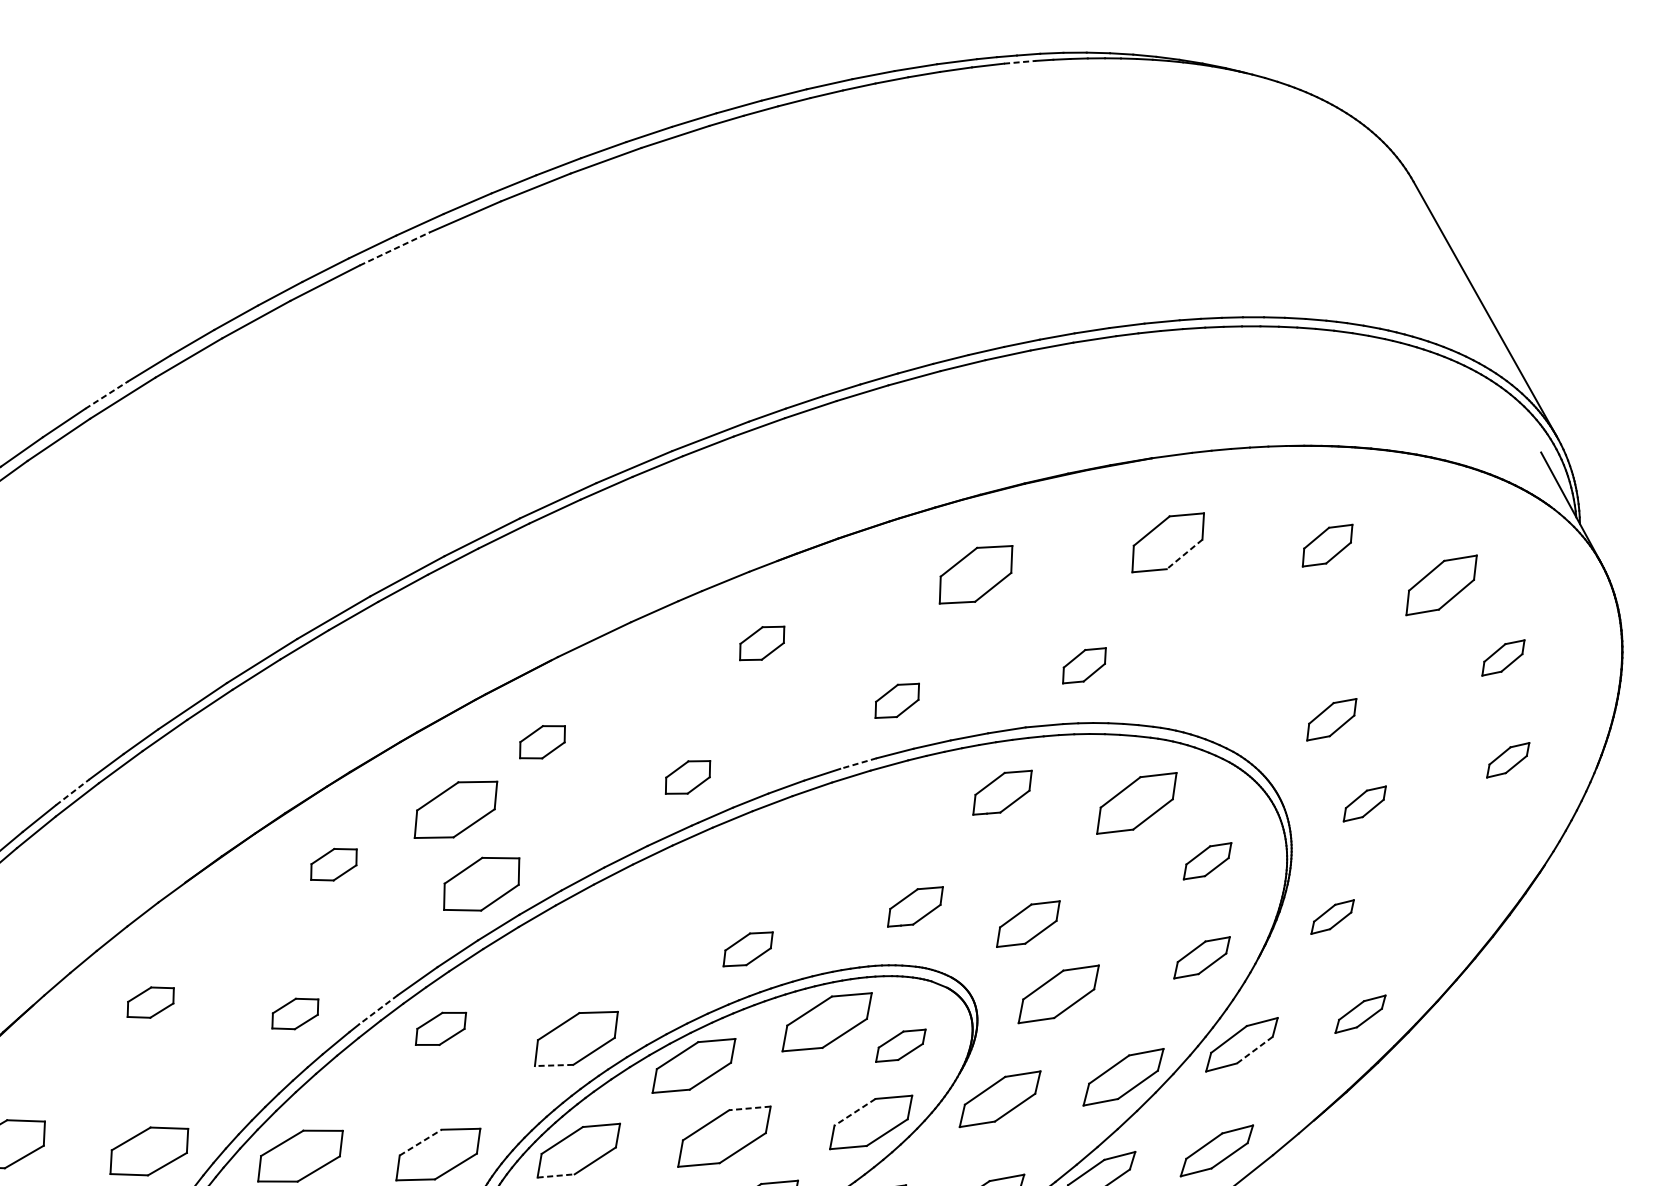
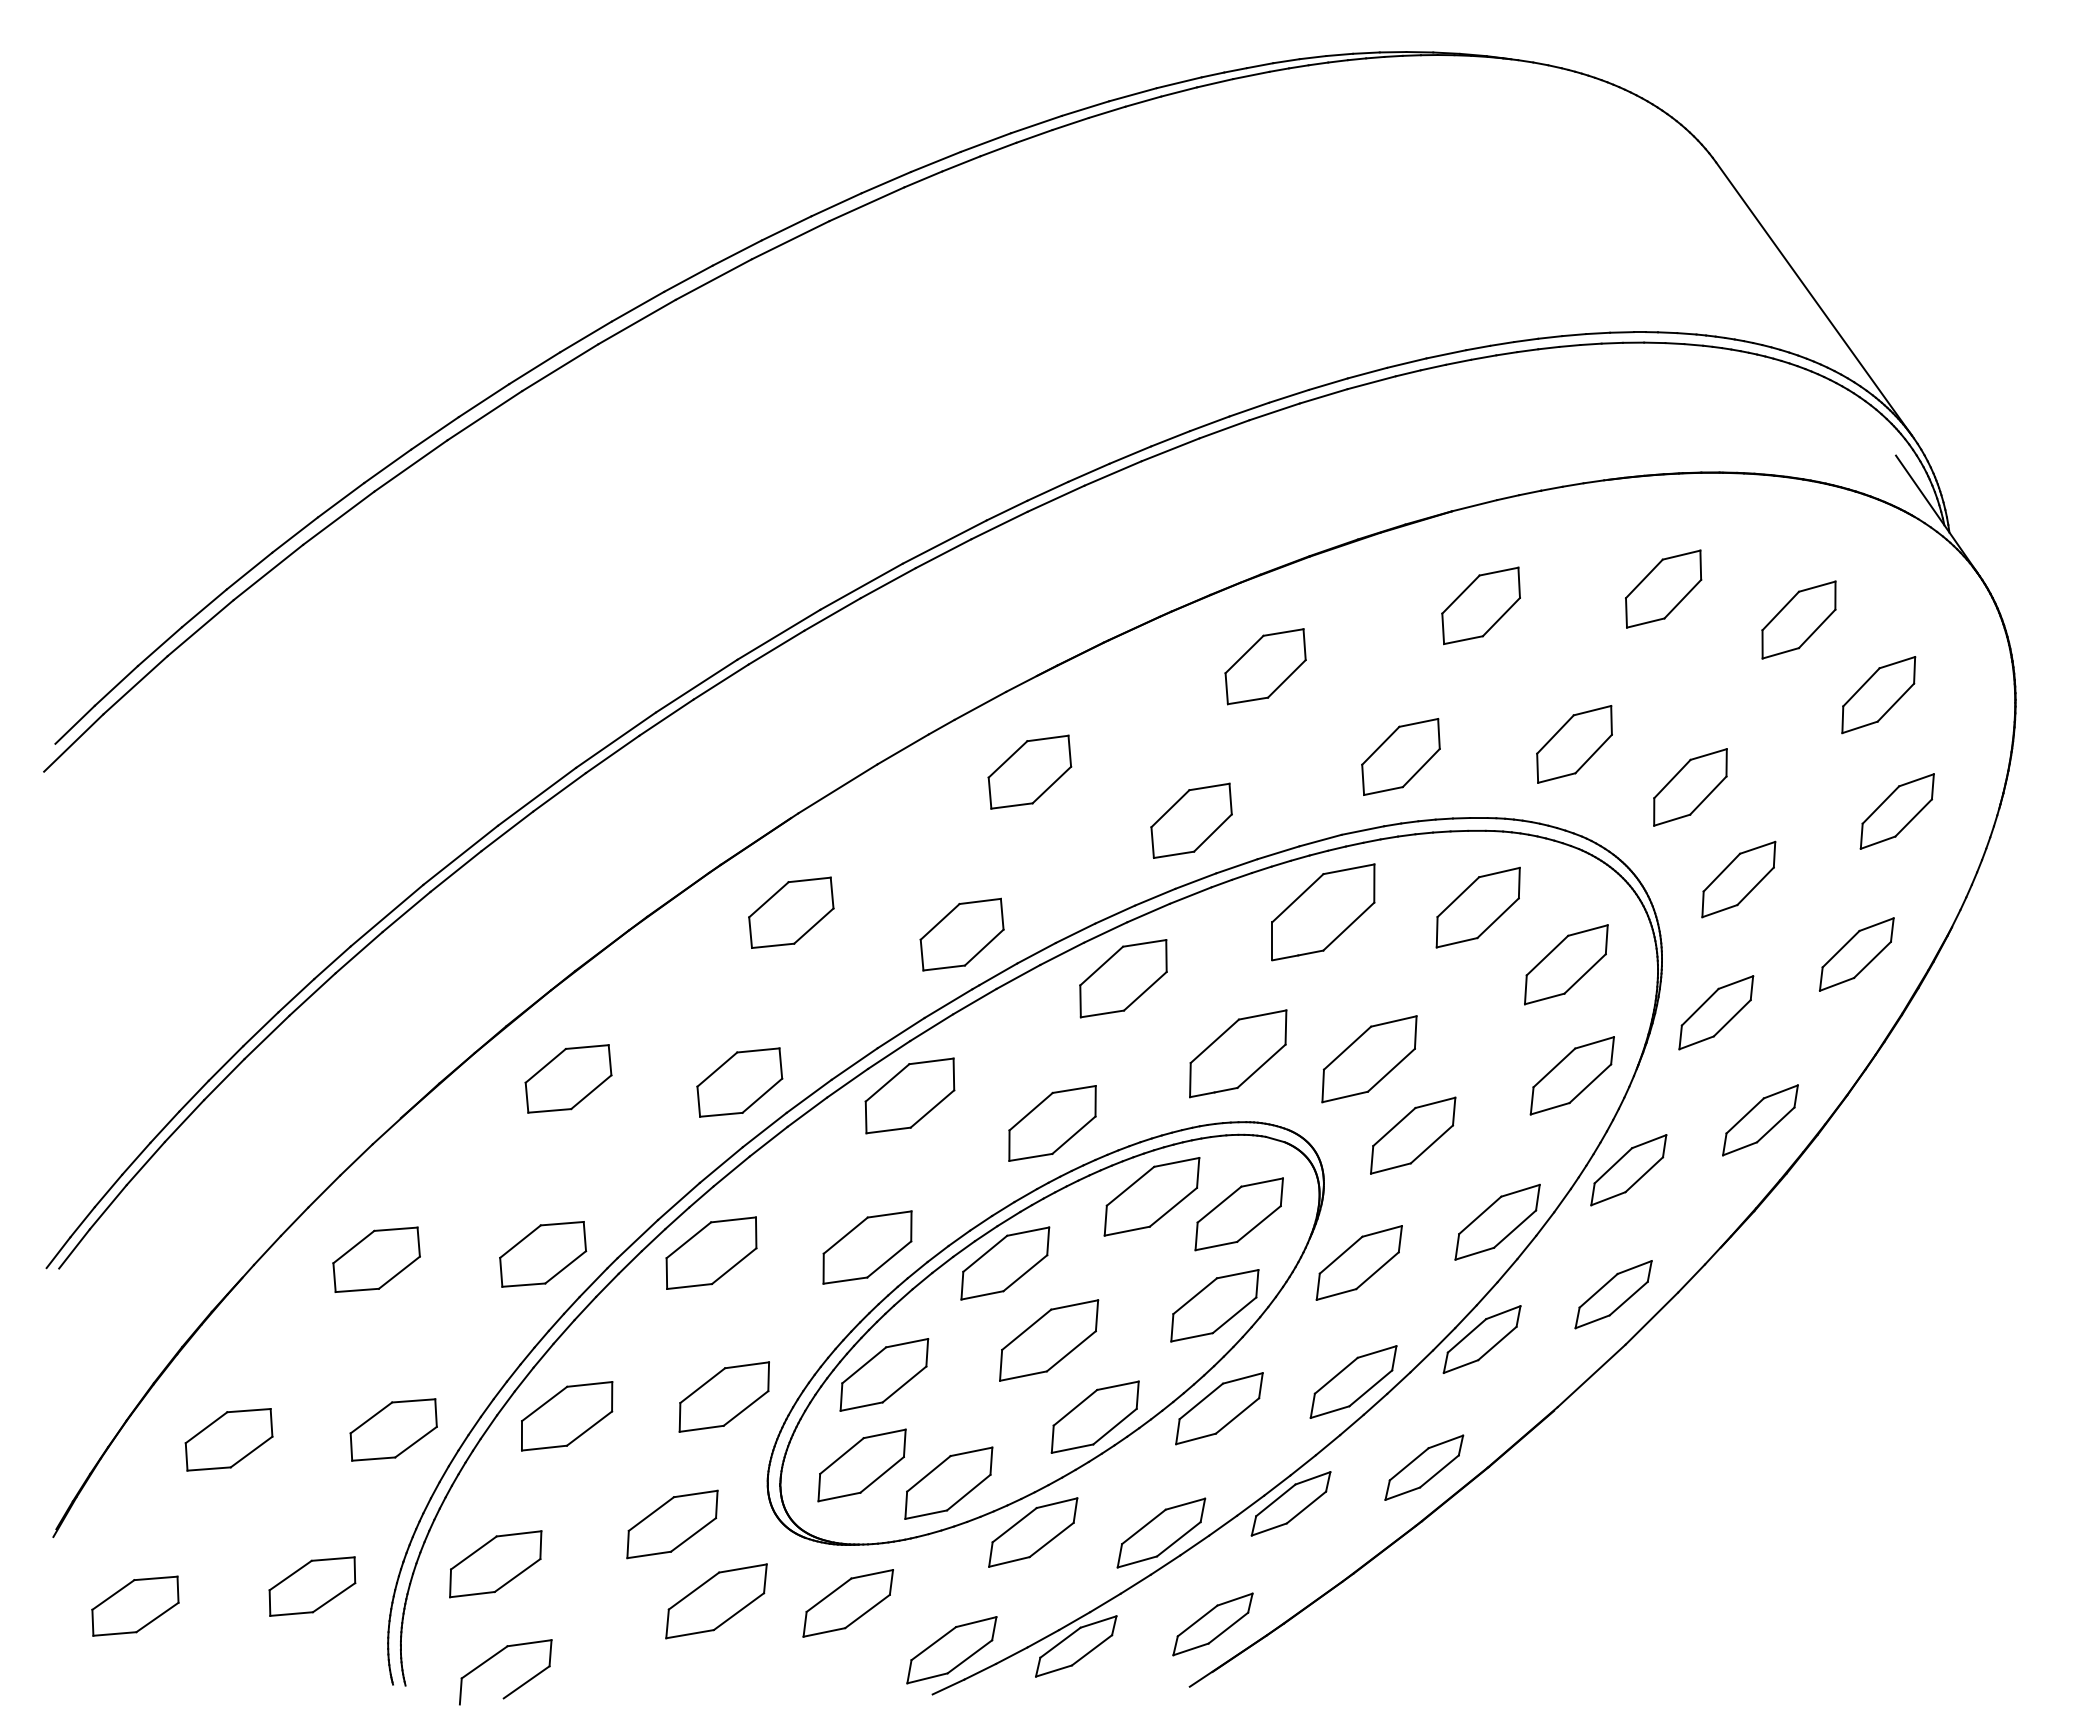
line: (1020, 62) -> (1251, 75), dashed -> solid
line: (394, 248) -> (560, 367), dashed -> solid
line: (106, 394) -> (249, 570), dashed -> solid
part: (1327, 545) -> (1663, 588), size x1.43
line: (1184, 554) -> (1501, 617), dashed -> solid
part: (761, 642) -> (1029, 771), size x1.67
part: (1503, 658) -> (1878, 695), size x1.67
part: (1084, 665) -> (1400, 756), size x1.67
part: (1235, 671) -> (1574, 744), added
part: (897, 700) -> (1191, 820), size x1.67
part: (1331, 719) -> (1690, 787), size x1.43
part: (542, 742) -> (791, 912), size x1.67
part: (1507, 760) -> (1896, 811), size x1.67
line: (858, 763) -> (1155, 897), dashed -> solid
part: (687, 777) -> (961, 934), size x1.67
line: (73, 791) -> (261, 1028), dashed -> solid
part: (1002, 792) -> (1323, 912), size x1.67
part: (1364, 803) -> (1738, 879), size x1.67
part: (455, 809) -> (909, 1095), moved
part: (823, 830) -> (1123, 978), added
part: (1207, 860) -> (1566, 964), size x1.67
part: (333, 864) -> (568, 1078), size x1.67
part: (1459, 880) -> (1856, 954), added
part: (915, 906) -> (1238, 1053), size x1.67
part: (1332, 916) -> (1716, 1012), size x1.67
part: (1028, 924) -> (1369, 1059), size x1.43
part: (748, 949) -> (1052, 1123), size x1.67
part: (1201, 957) -> (1571, 1075), size x1.43
part: (150, 1002) -> (376, 1259), size x1.67
line: (378, 1010) -> (637, 1239), dashed -> solid
part: (295, 1014) -> (543, 1254), size x1.67
part: (1360, 1014) -> (1760, 1120), size x1.43
part: (441, 1028) -> (711, 1252), size x1.67
part: (900, 1045) -> (1238, 1214), size x1.67
line: (1255, 1049) -> (1644, 1174), dashed -> solid
line: (553, 1065) -> (844, 1280), dashed -> solid
line: (749, 1107) -> (1074, 1304), dashed -> solid
line: (854, 1112) -> (1194, 1296), dashed -> solid
line: (421, 1142) -> (703, 1385), dashed -> solid
line: (556, 1175) -> (862, 1406), dashed -> solid

